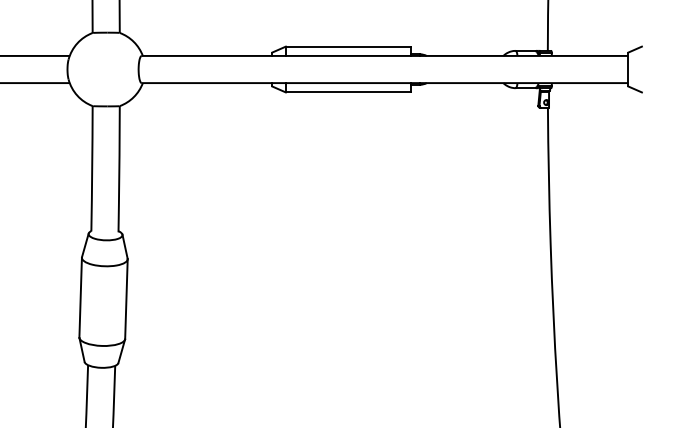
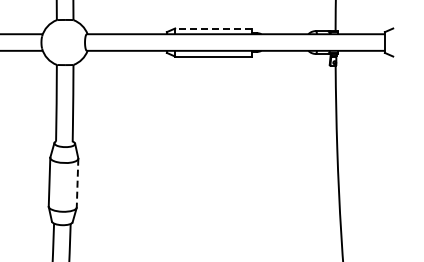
line: (348, 46) -> (213, 28), solid -> dashed
line: (126, 299) -> (77, 183), solid -> dashed

